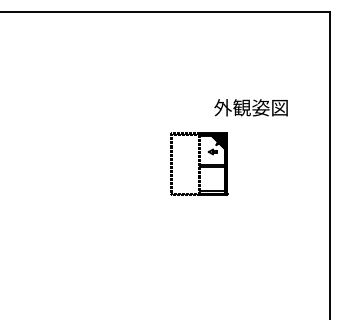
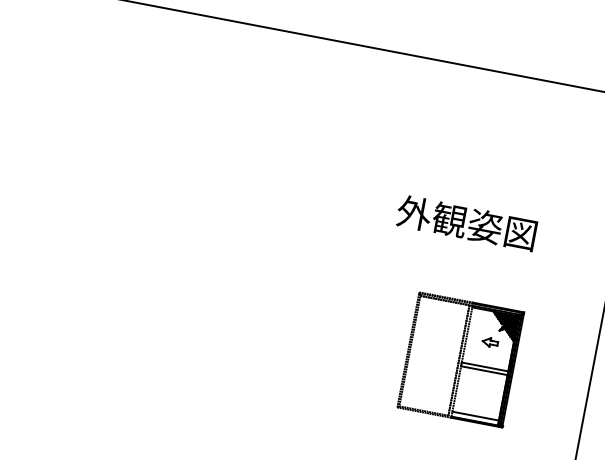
text: (250, 107) -> (465, 222), moved
part: (199, 163) -> (461, 359), moved

